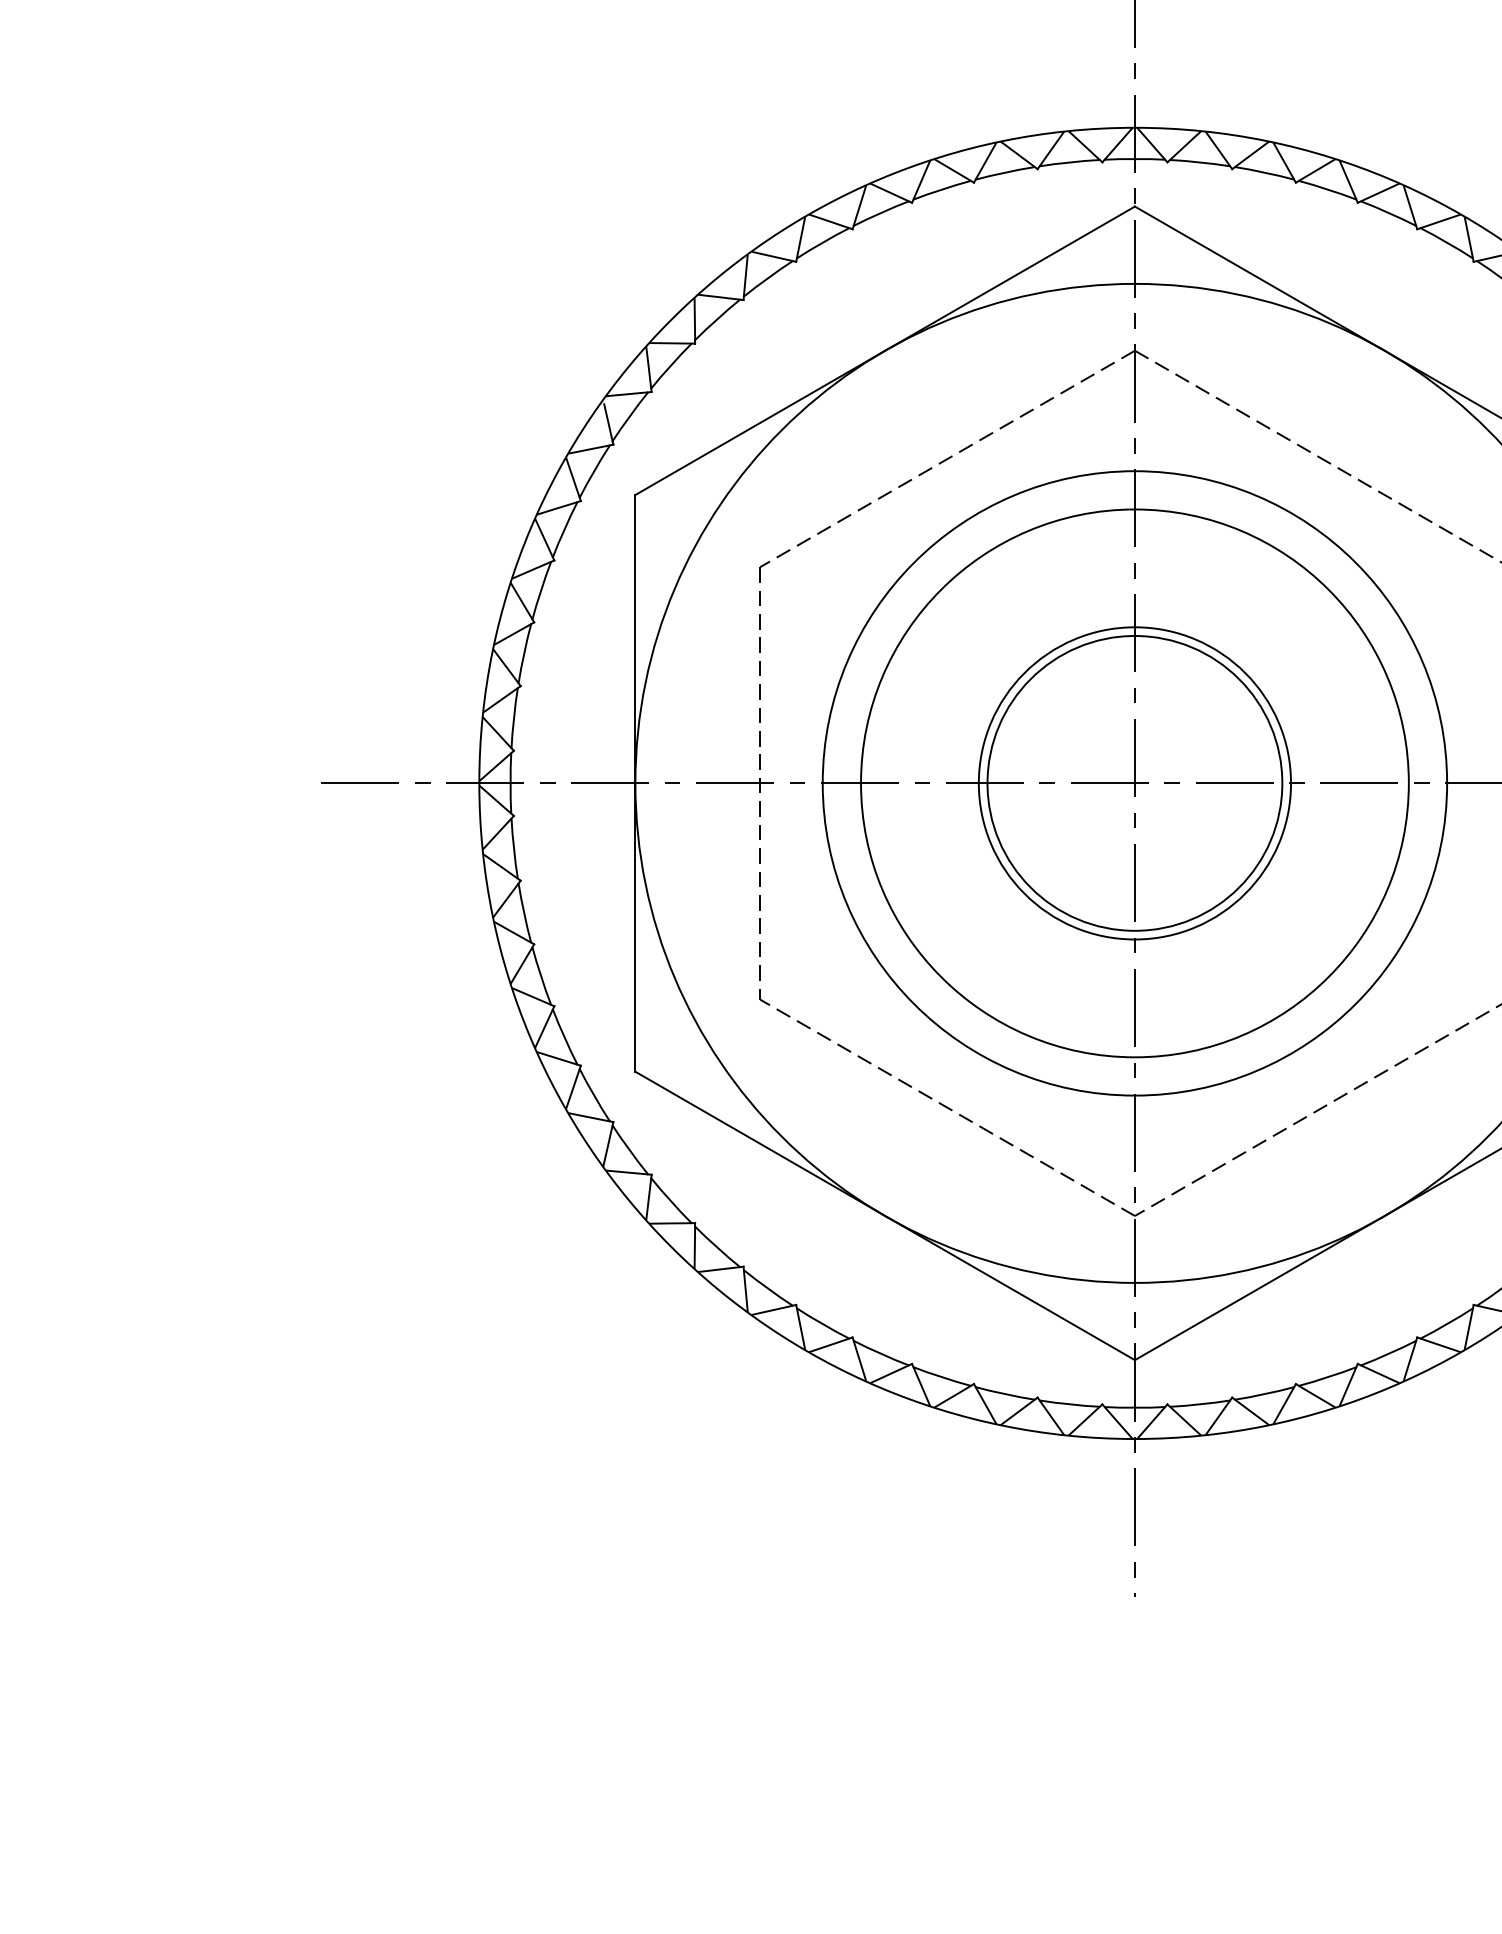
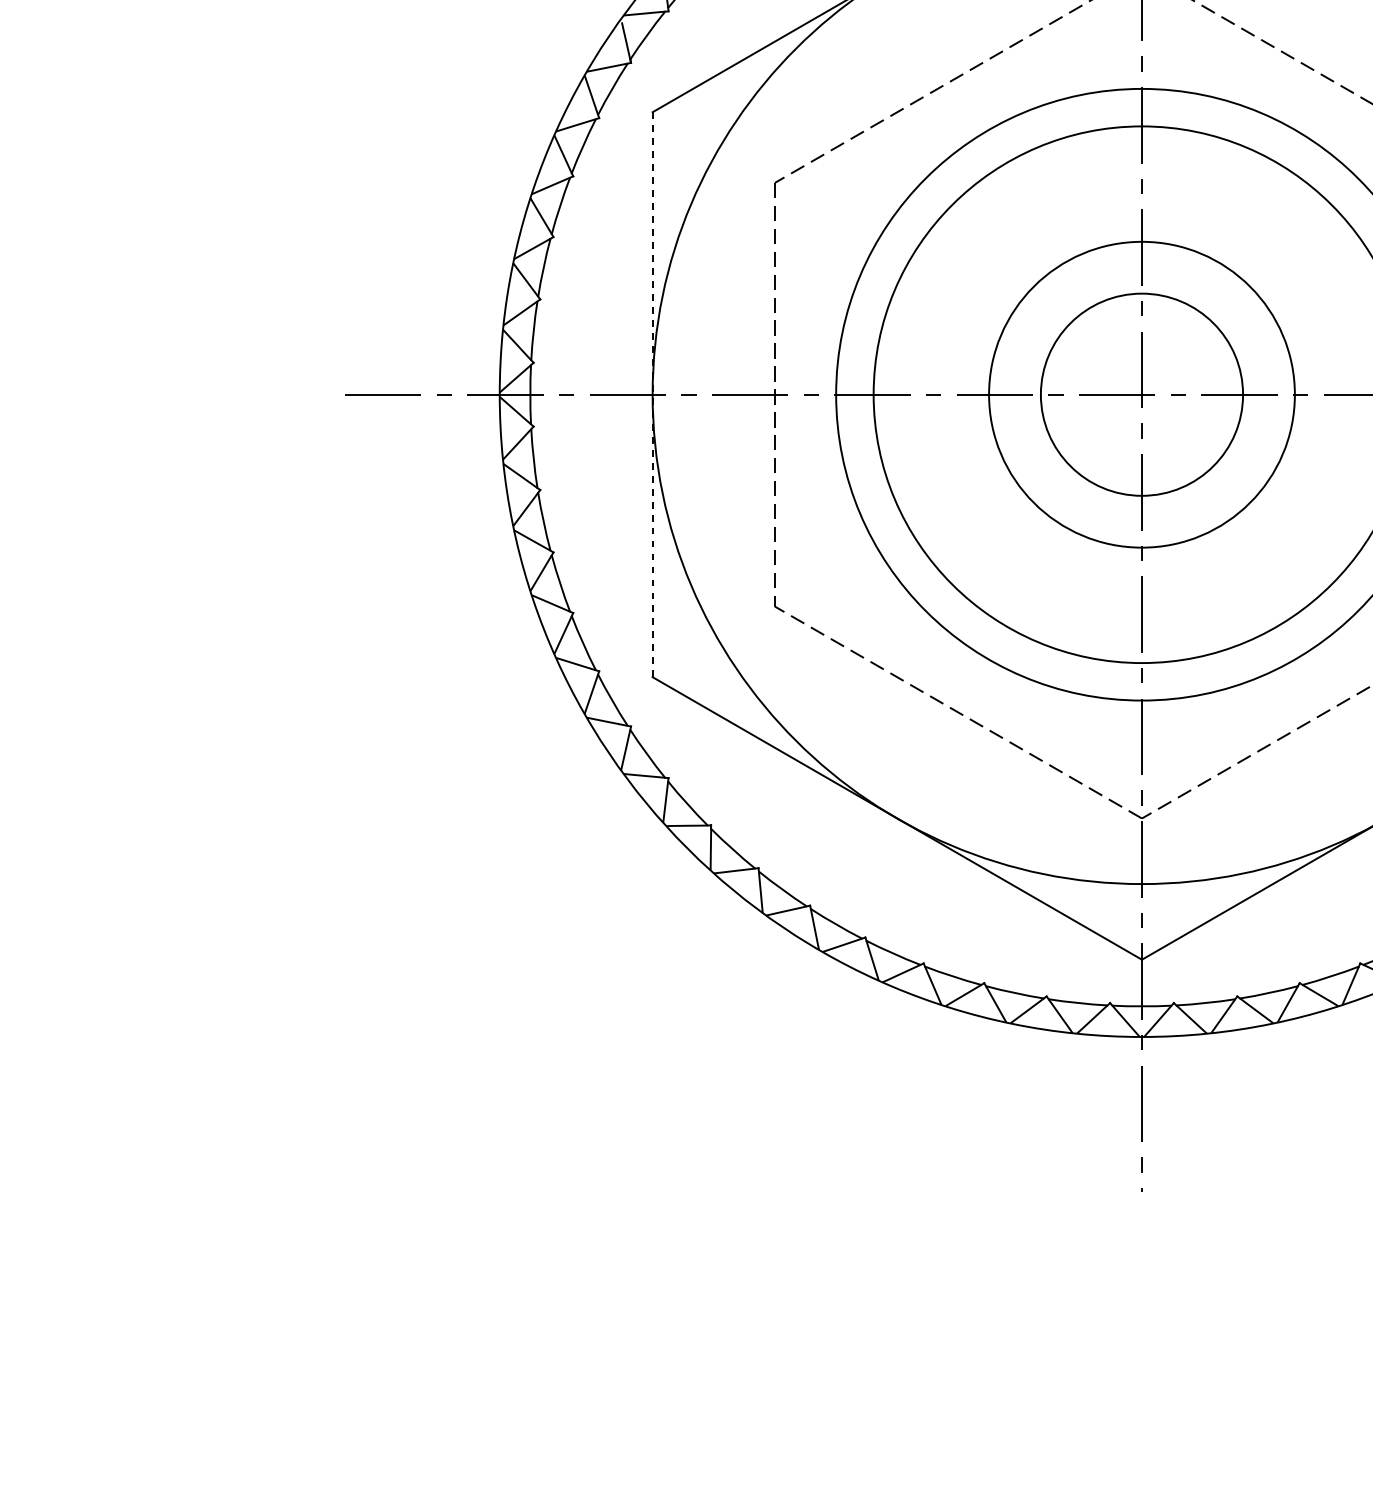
line: (635, 782) -> (652, 393), solid -> dashed
circle: (1134, 782) -> (1141, 393), size x0.7

